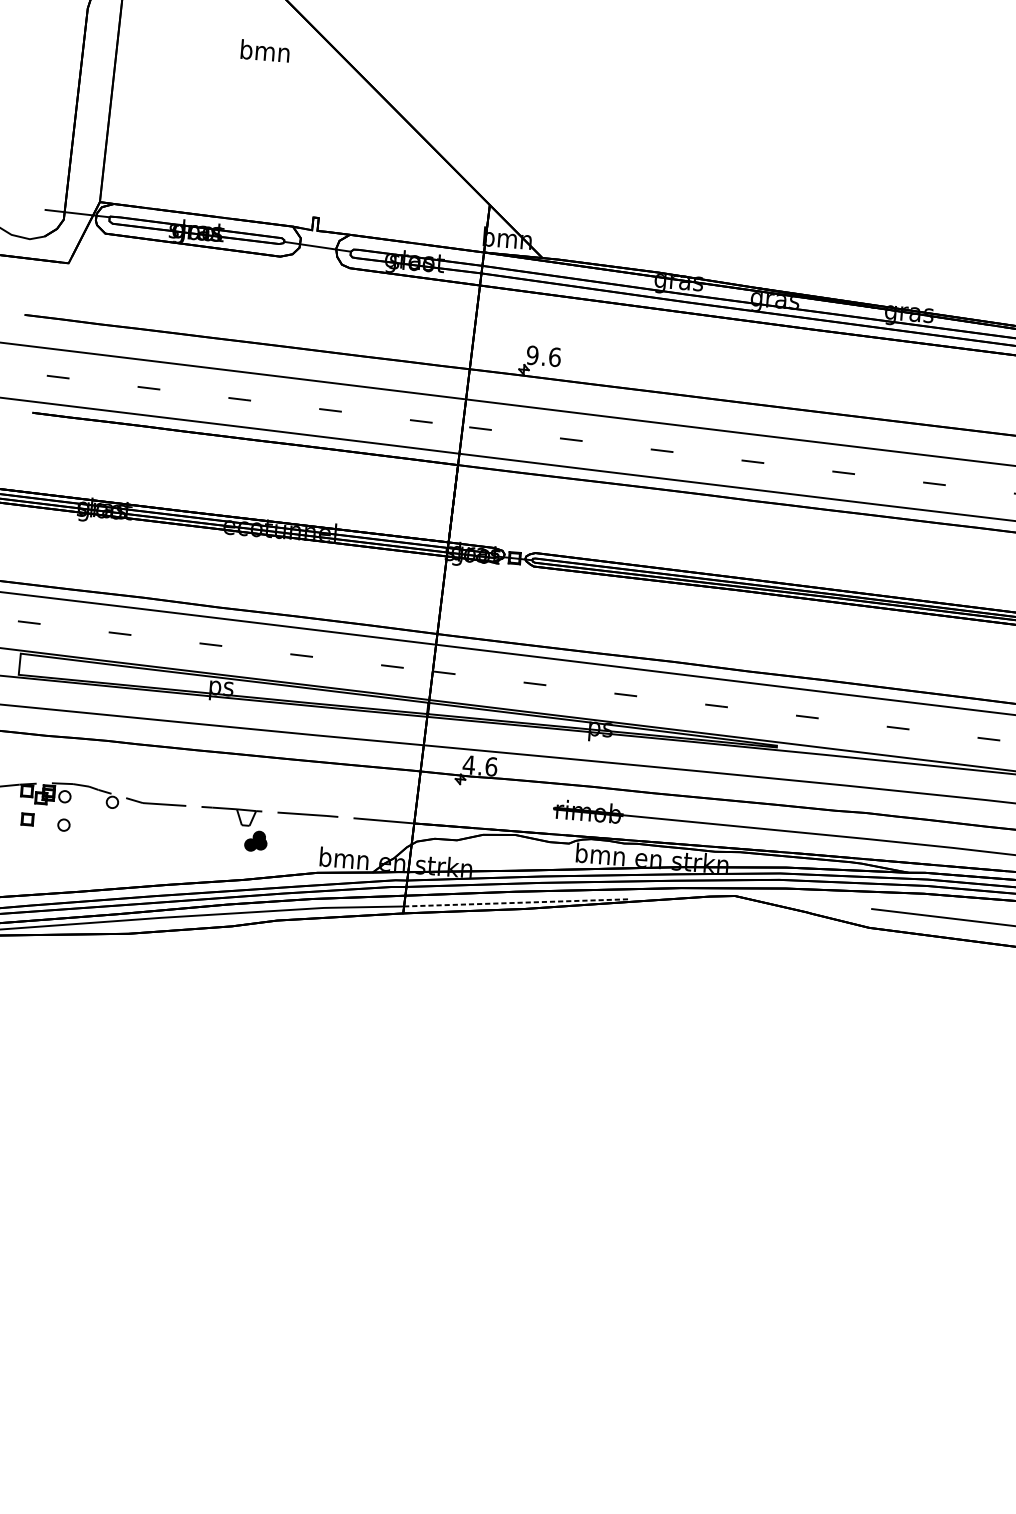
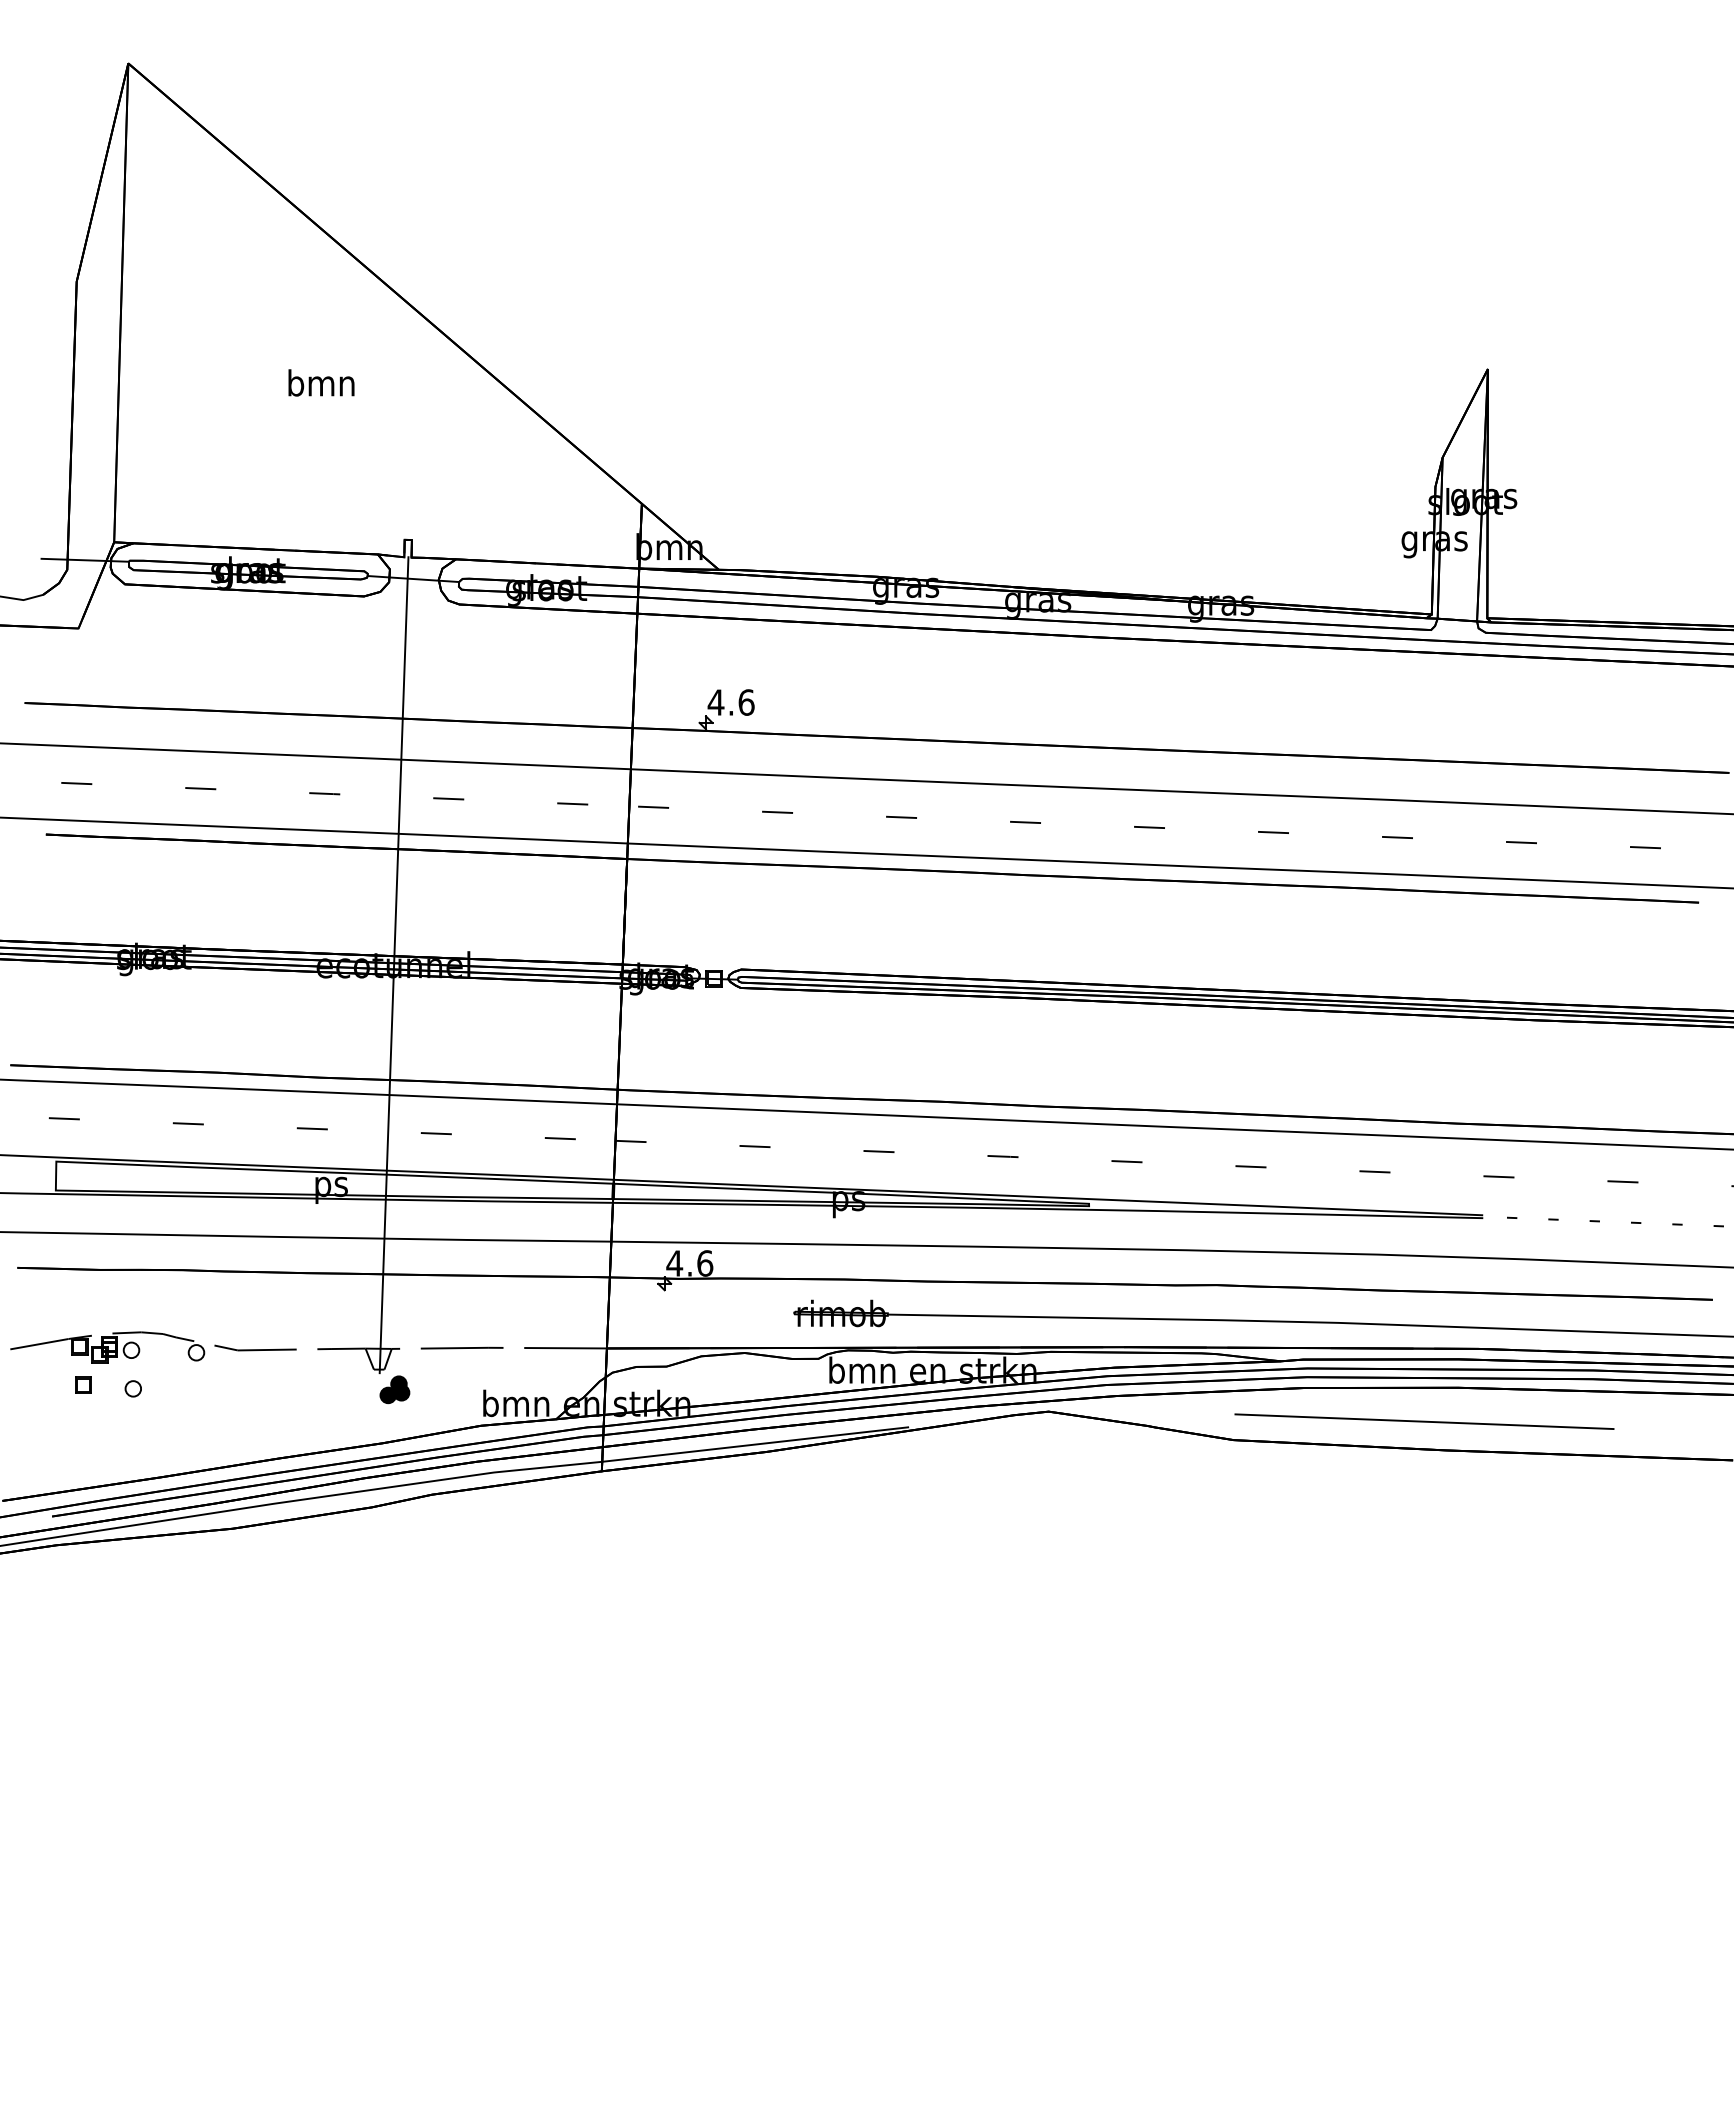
text: (265, 50) -> (321, 382), moved
text: (532, 355) -> (715, 702), 9.6 -> 4.6
line: (280, 529) -> (393, 965), added
line: (517, 902) -> (755, 1444), dashed -> solid

